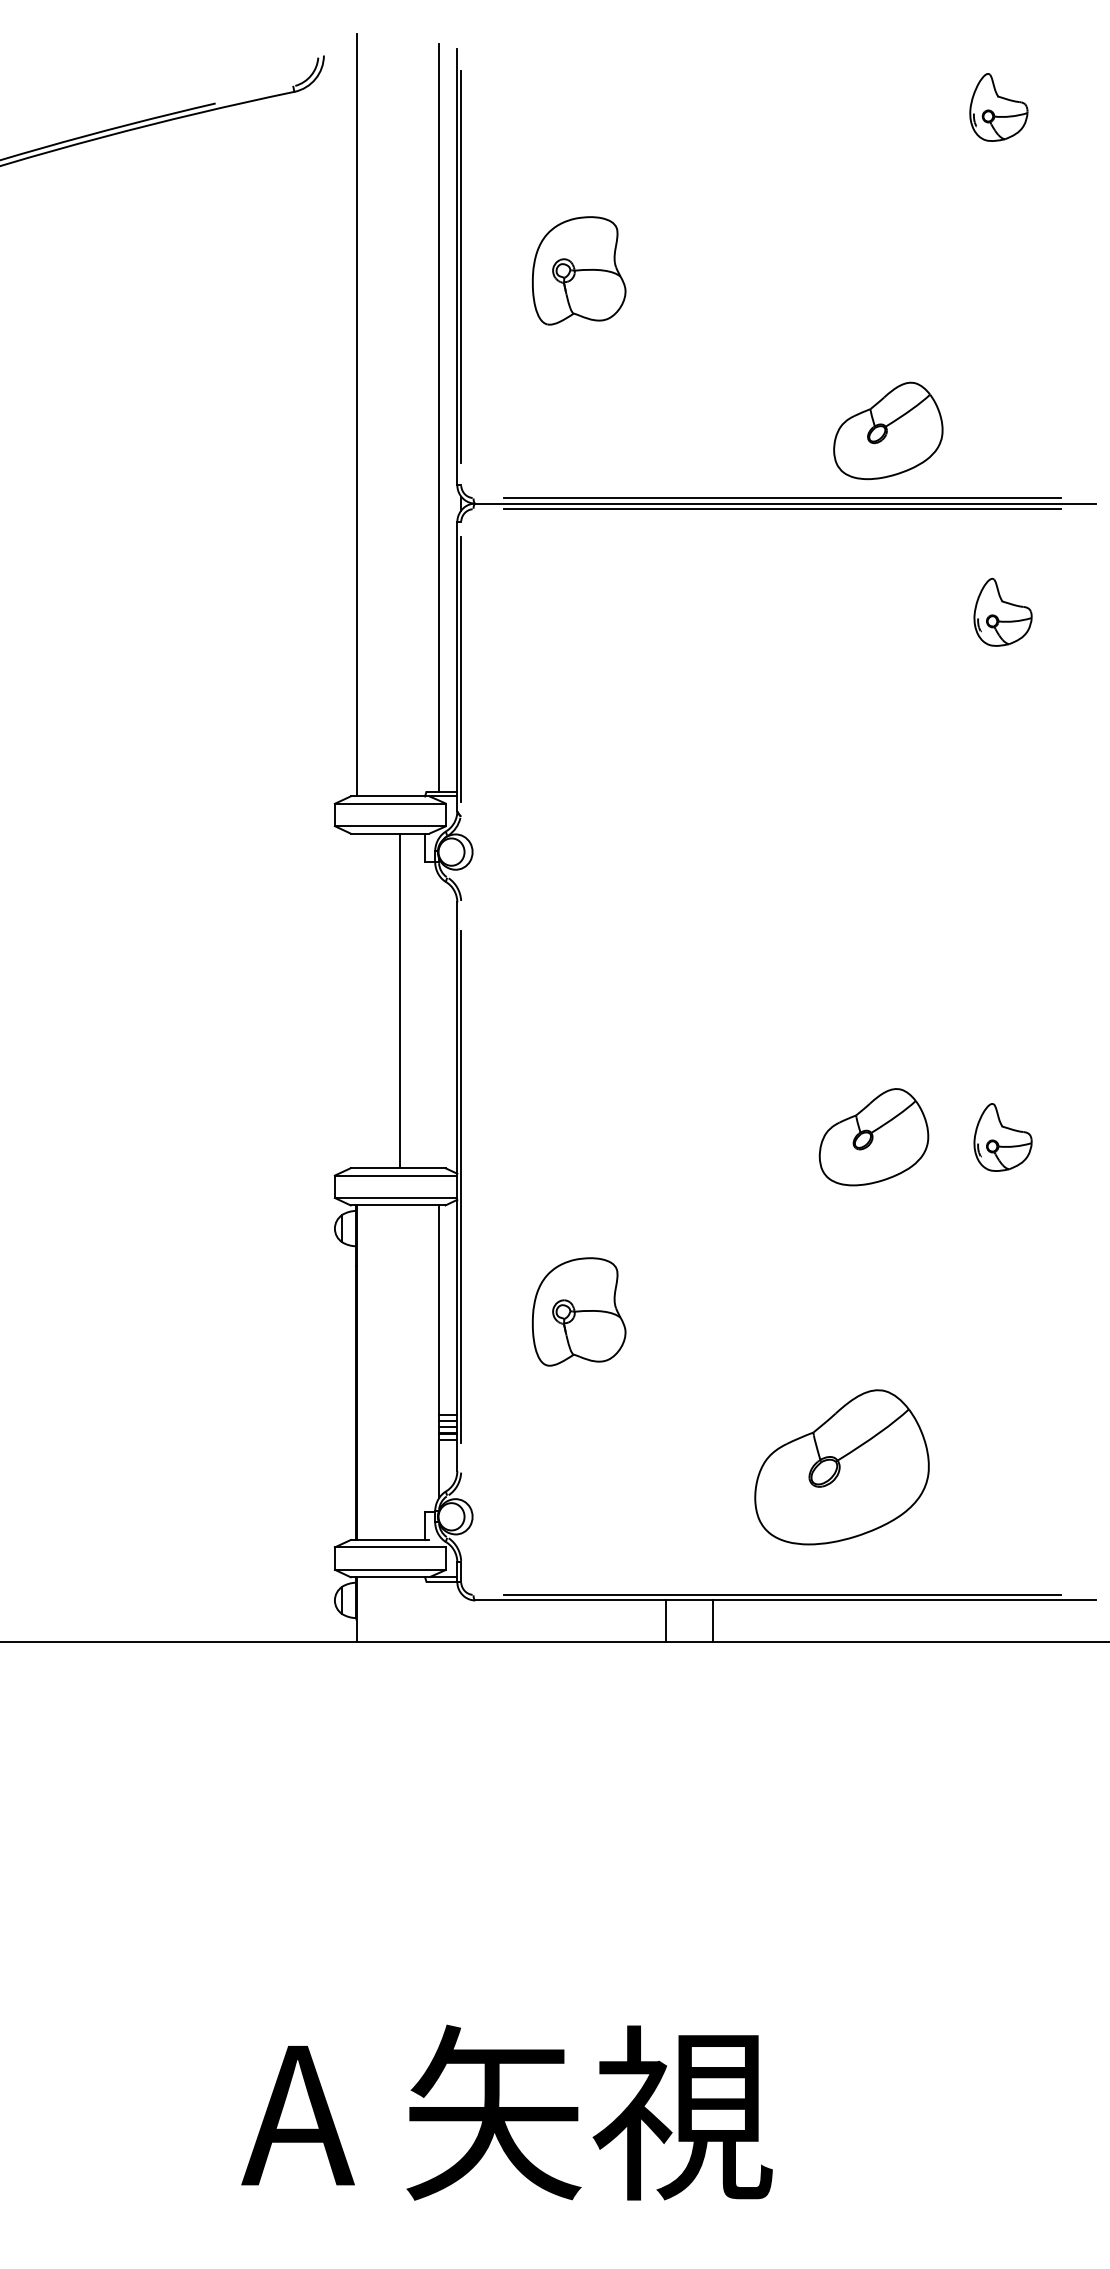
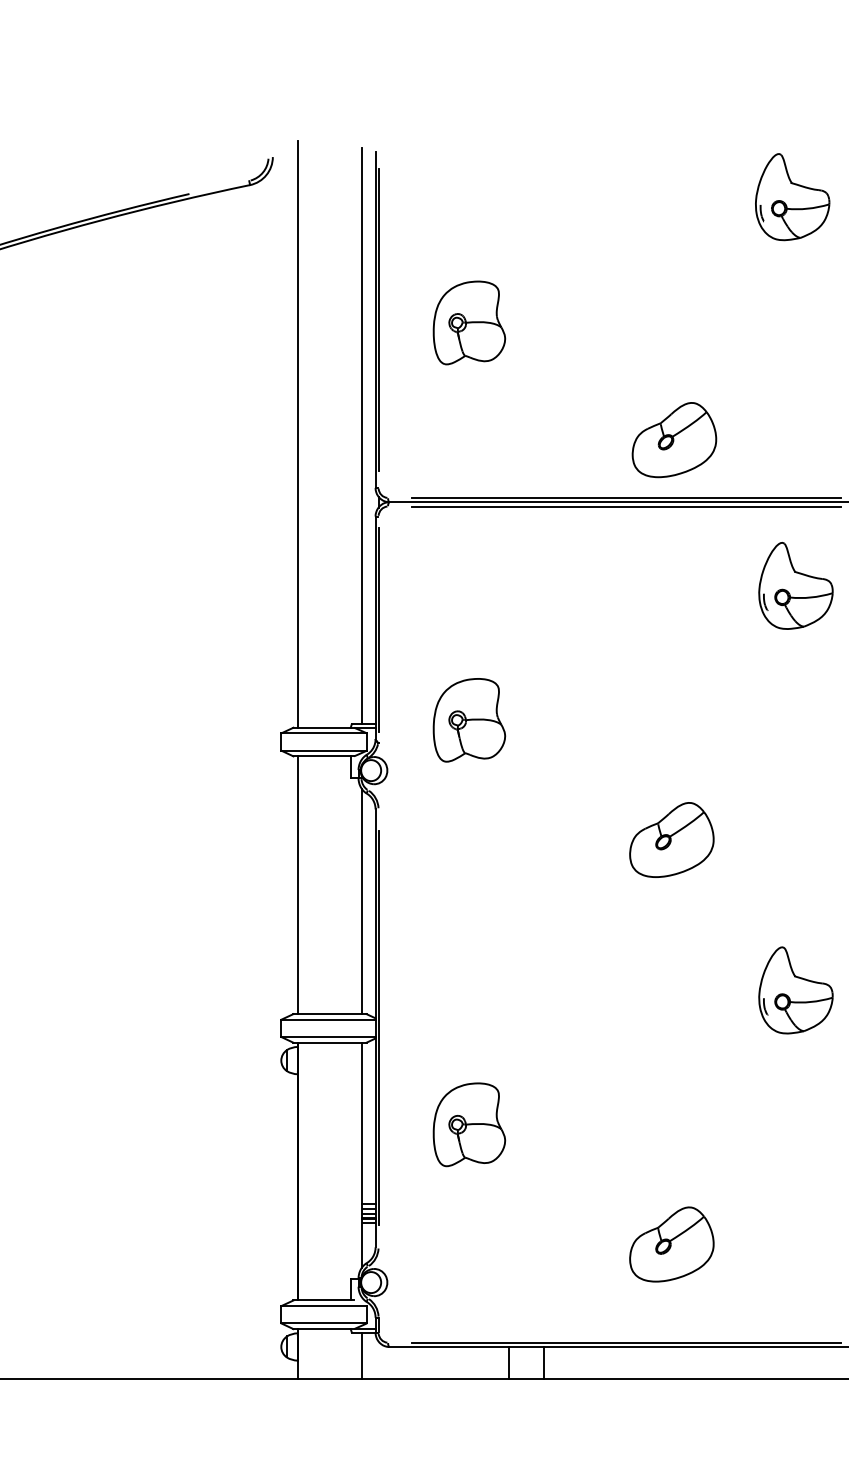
part: (998, 107) -> (792, 197), size x1.67
part: (888, 430) -> (674, 439), moved
part: (1002, 612) -> (795, 586), size x1.67
part: (578, 786) -> (468, 720), added
line: (399, 1000) -> (297, 884), moved
line: (439, 1021) -> (361, 901), added
part: (873, 1137) -> (671, 840), moved
part: (1002, 1137) -> (795, 990), size x1.67
part: (841, 1467) -> (671, 1244), size x0.62
line: (439, 1611) -> (361, 1355), added
line: (665, 1621) -> (508, 1363), moved
line: (712, 1621) -> (543, 1363), moved

